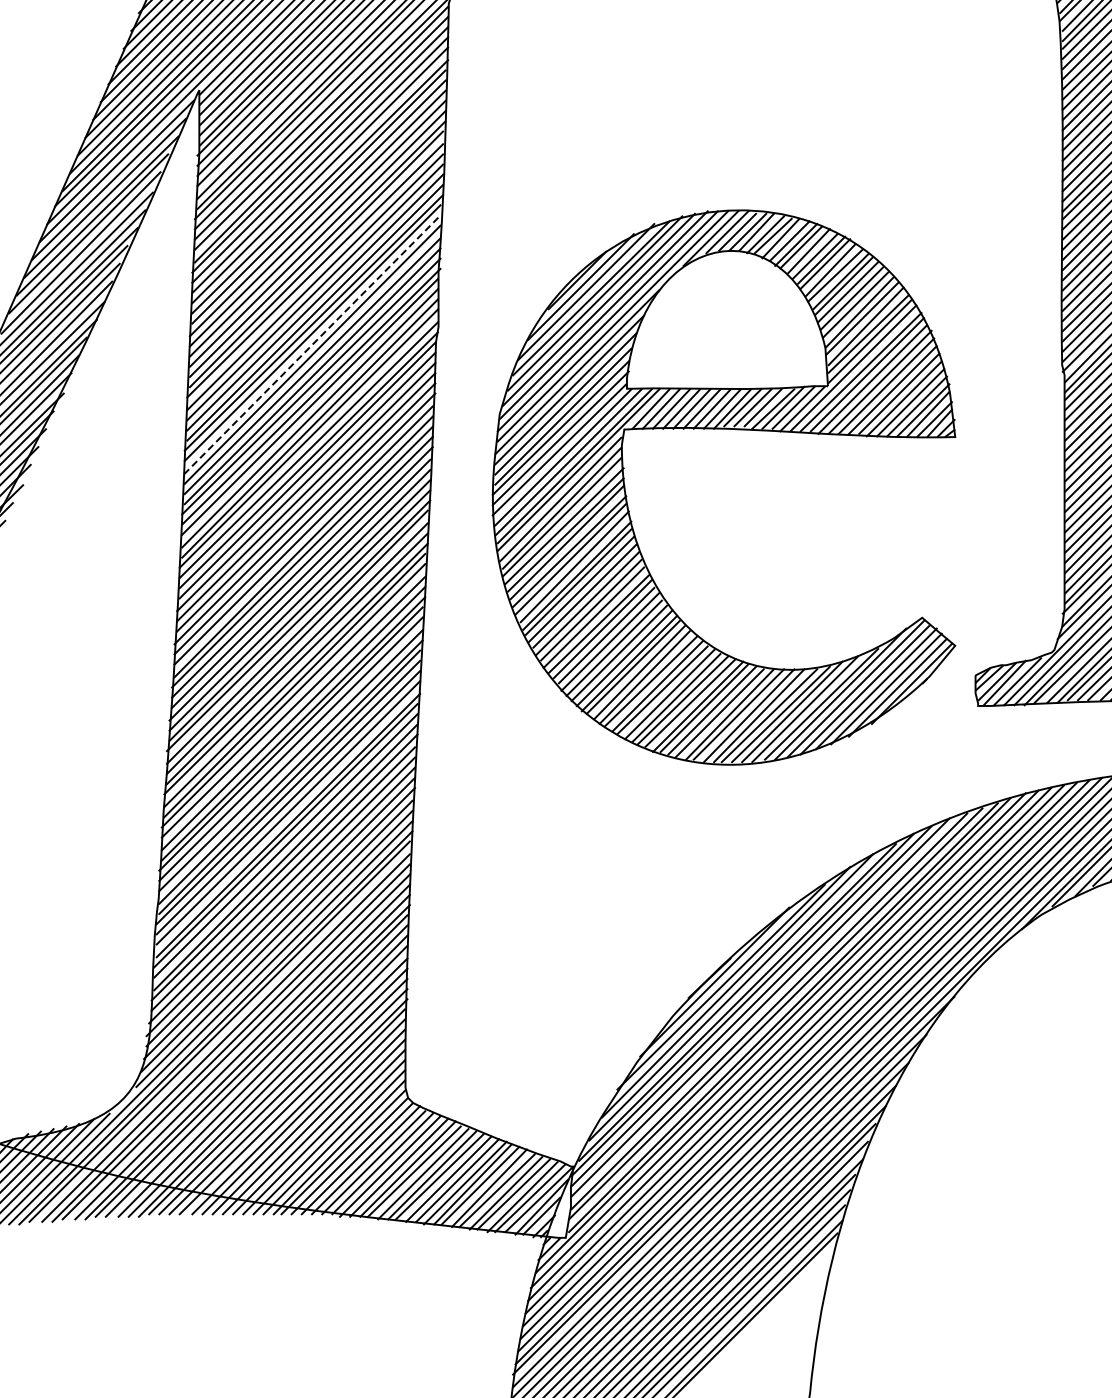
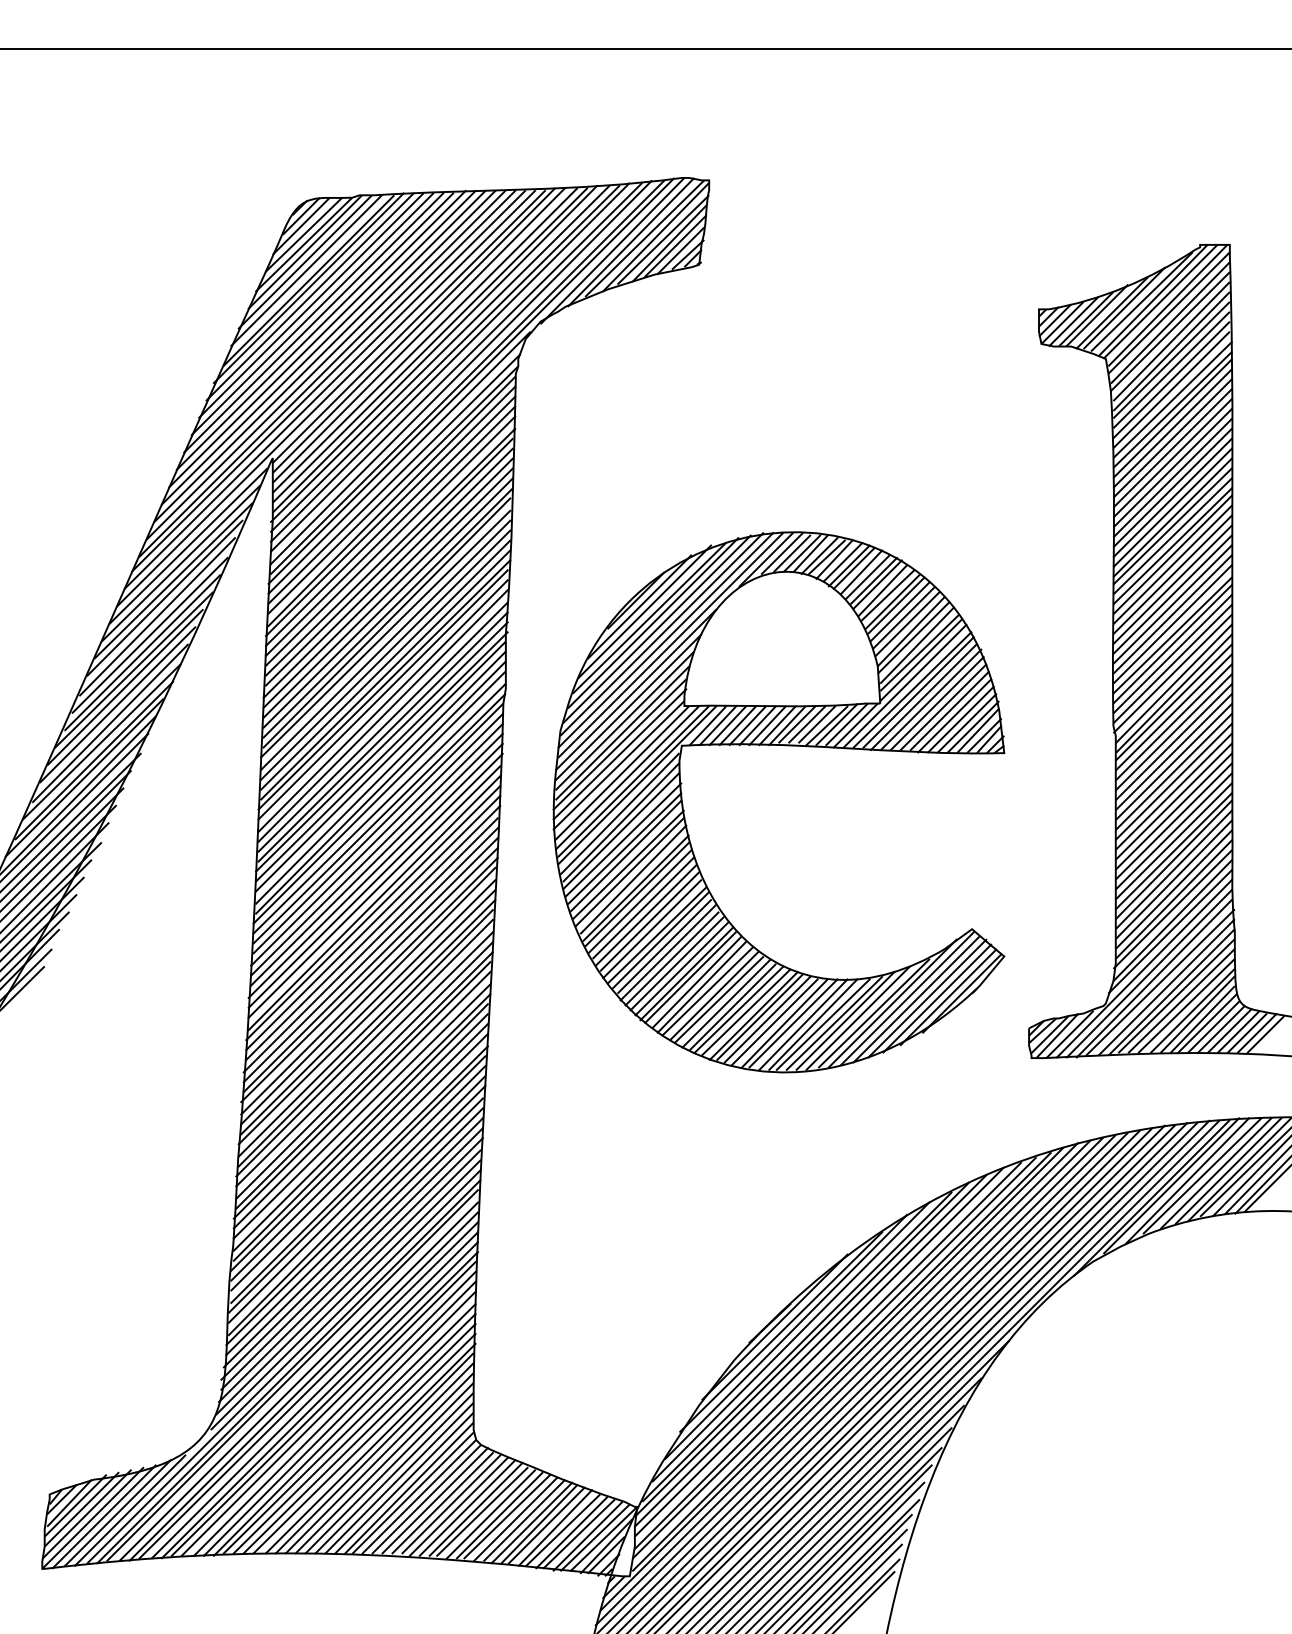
line: (312, 345) -> (383, 706), dashed -> solid
part: (730, 430) -> (785, 746), moved

